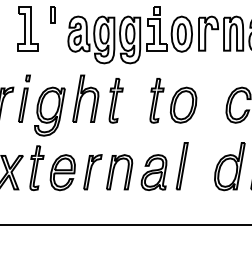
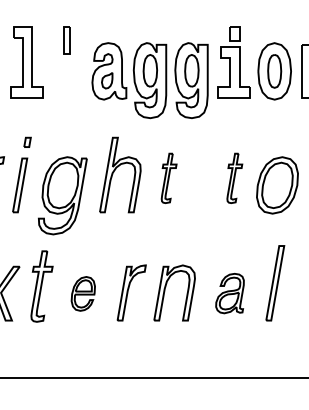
part: (115, 100) -> (168, 177), size x0.7
part: (156, 100) -> (233, 177), size x0.7
part: (62, 172) -> (83, 293), size x0.6
part: (153, 172) -> (229, 293), size x0.7

